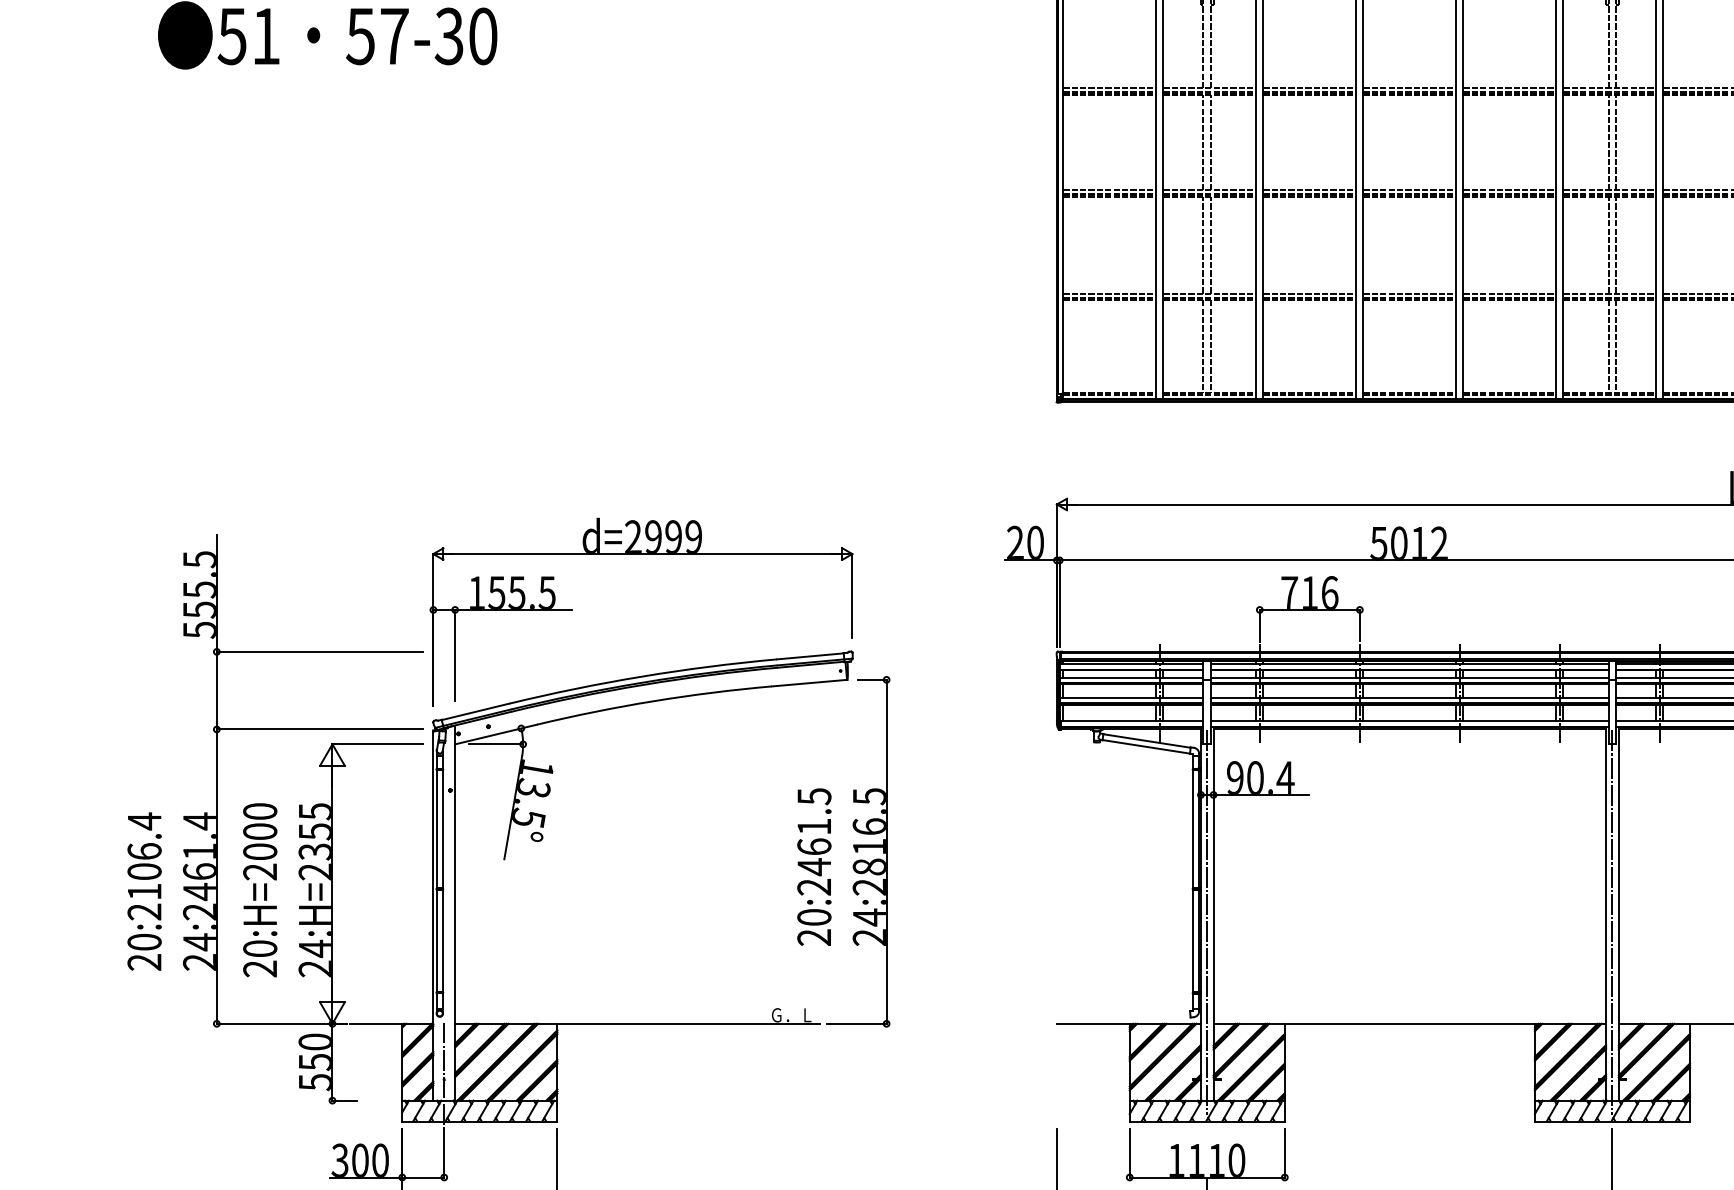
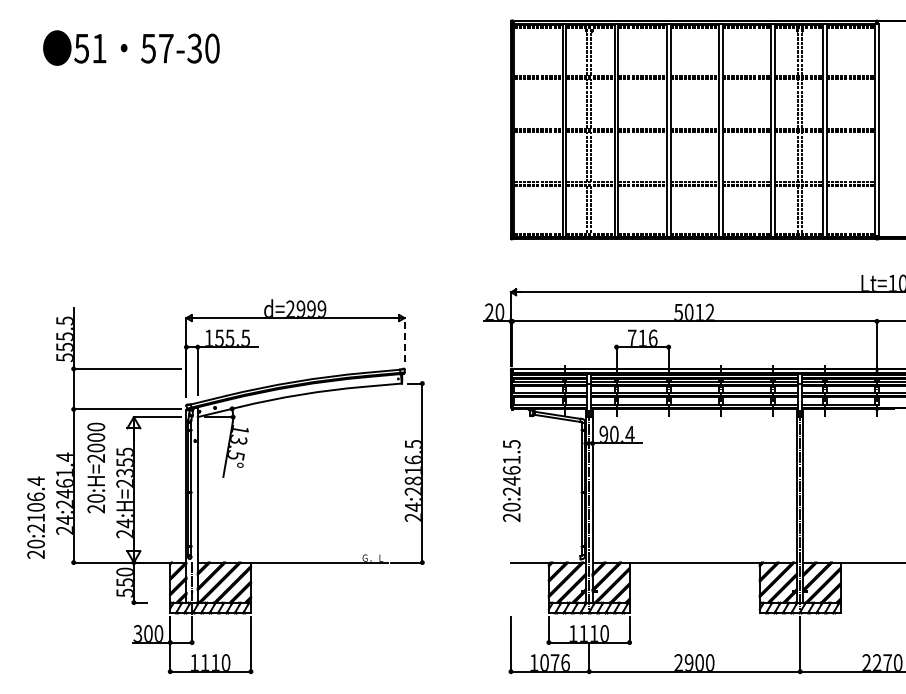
line: (852, 595) -> (404, 339), solid -> dashed
text: (813, 866) -> (511, 480), moved
text: (260, 889) -> (96, 467), moved
text: (143, 891) -> (35, 517), moved

